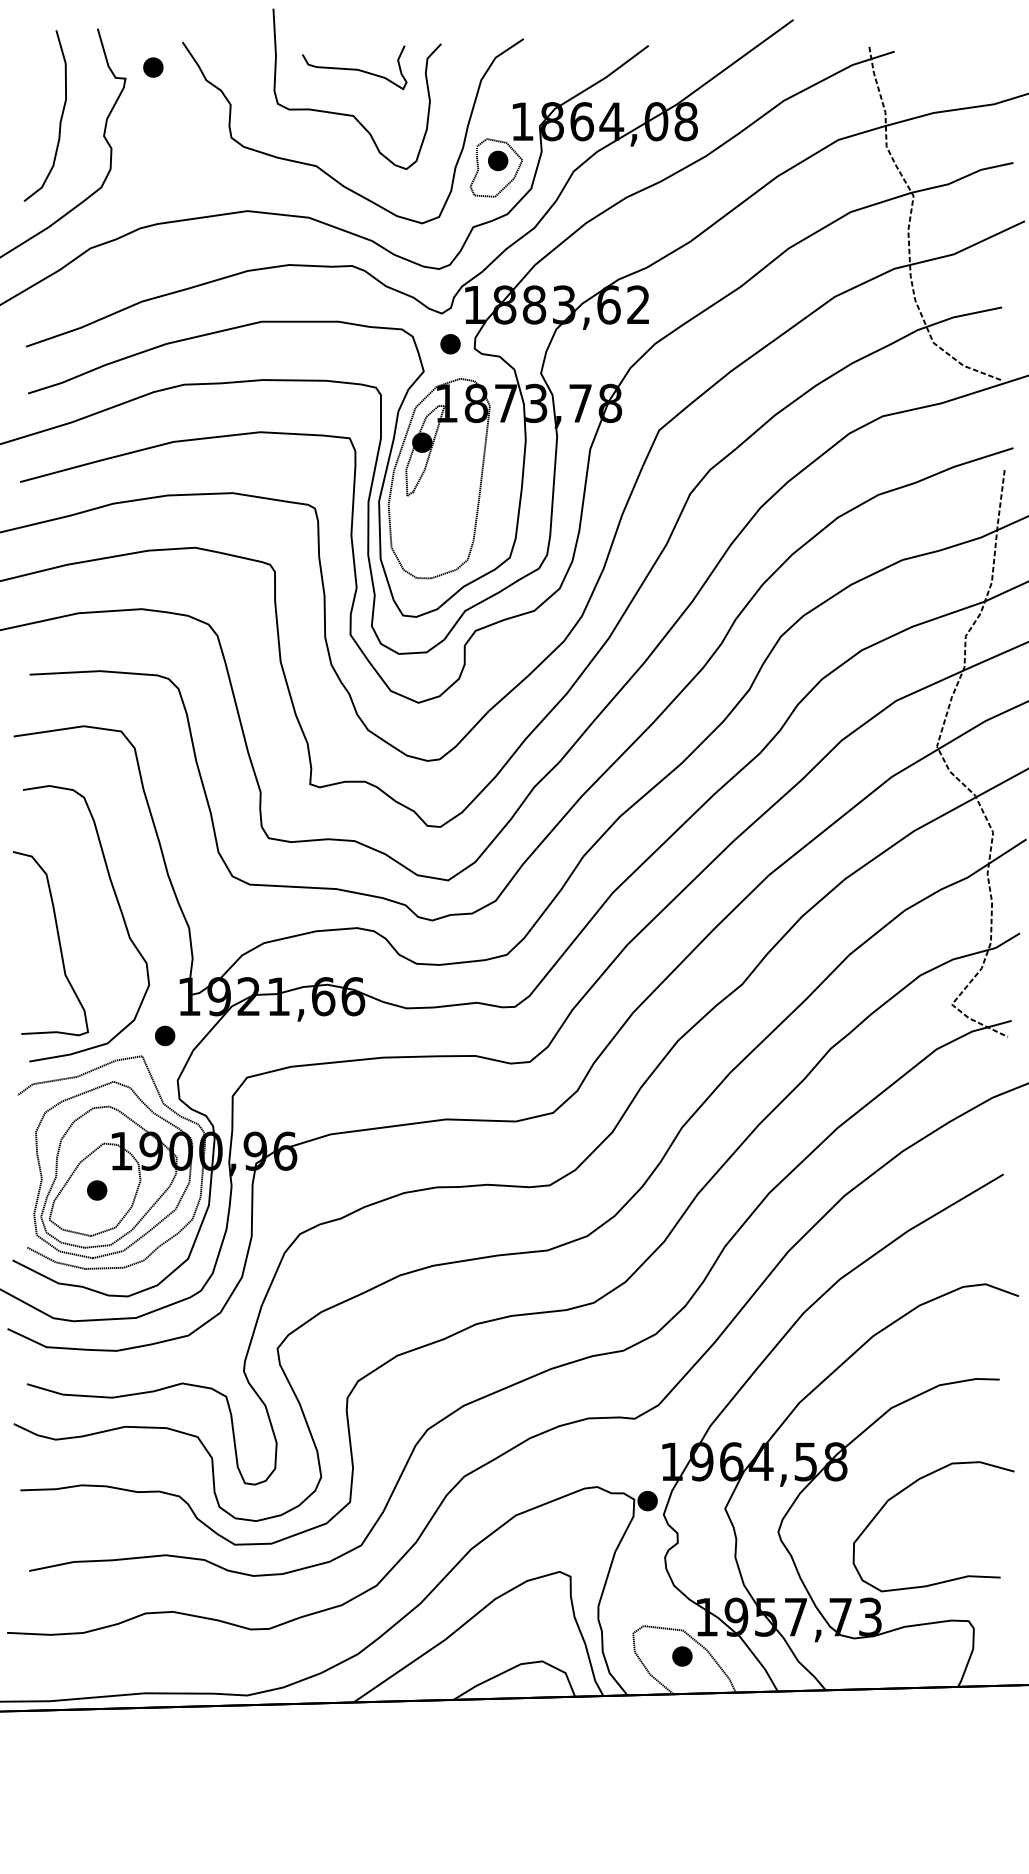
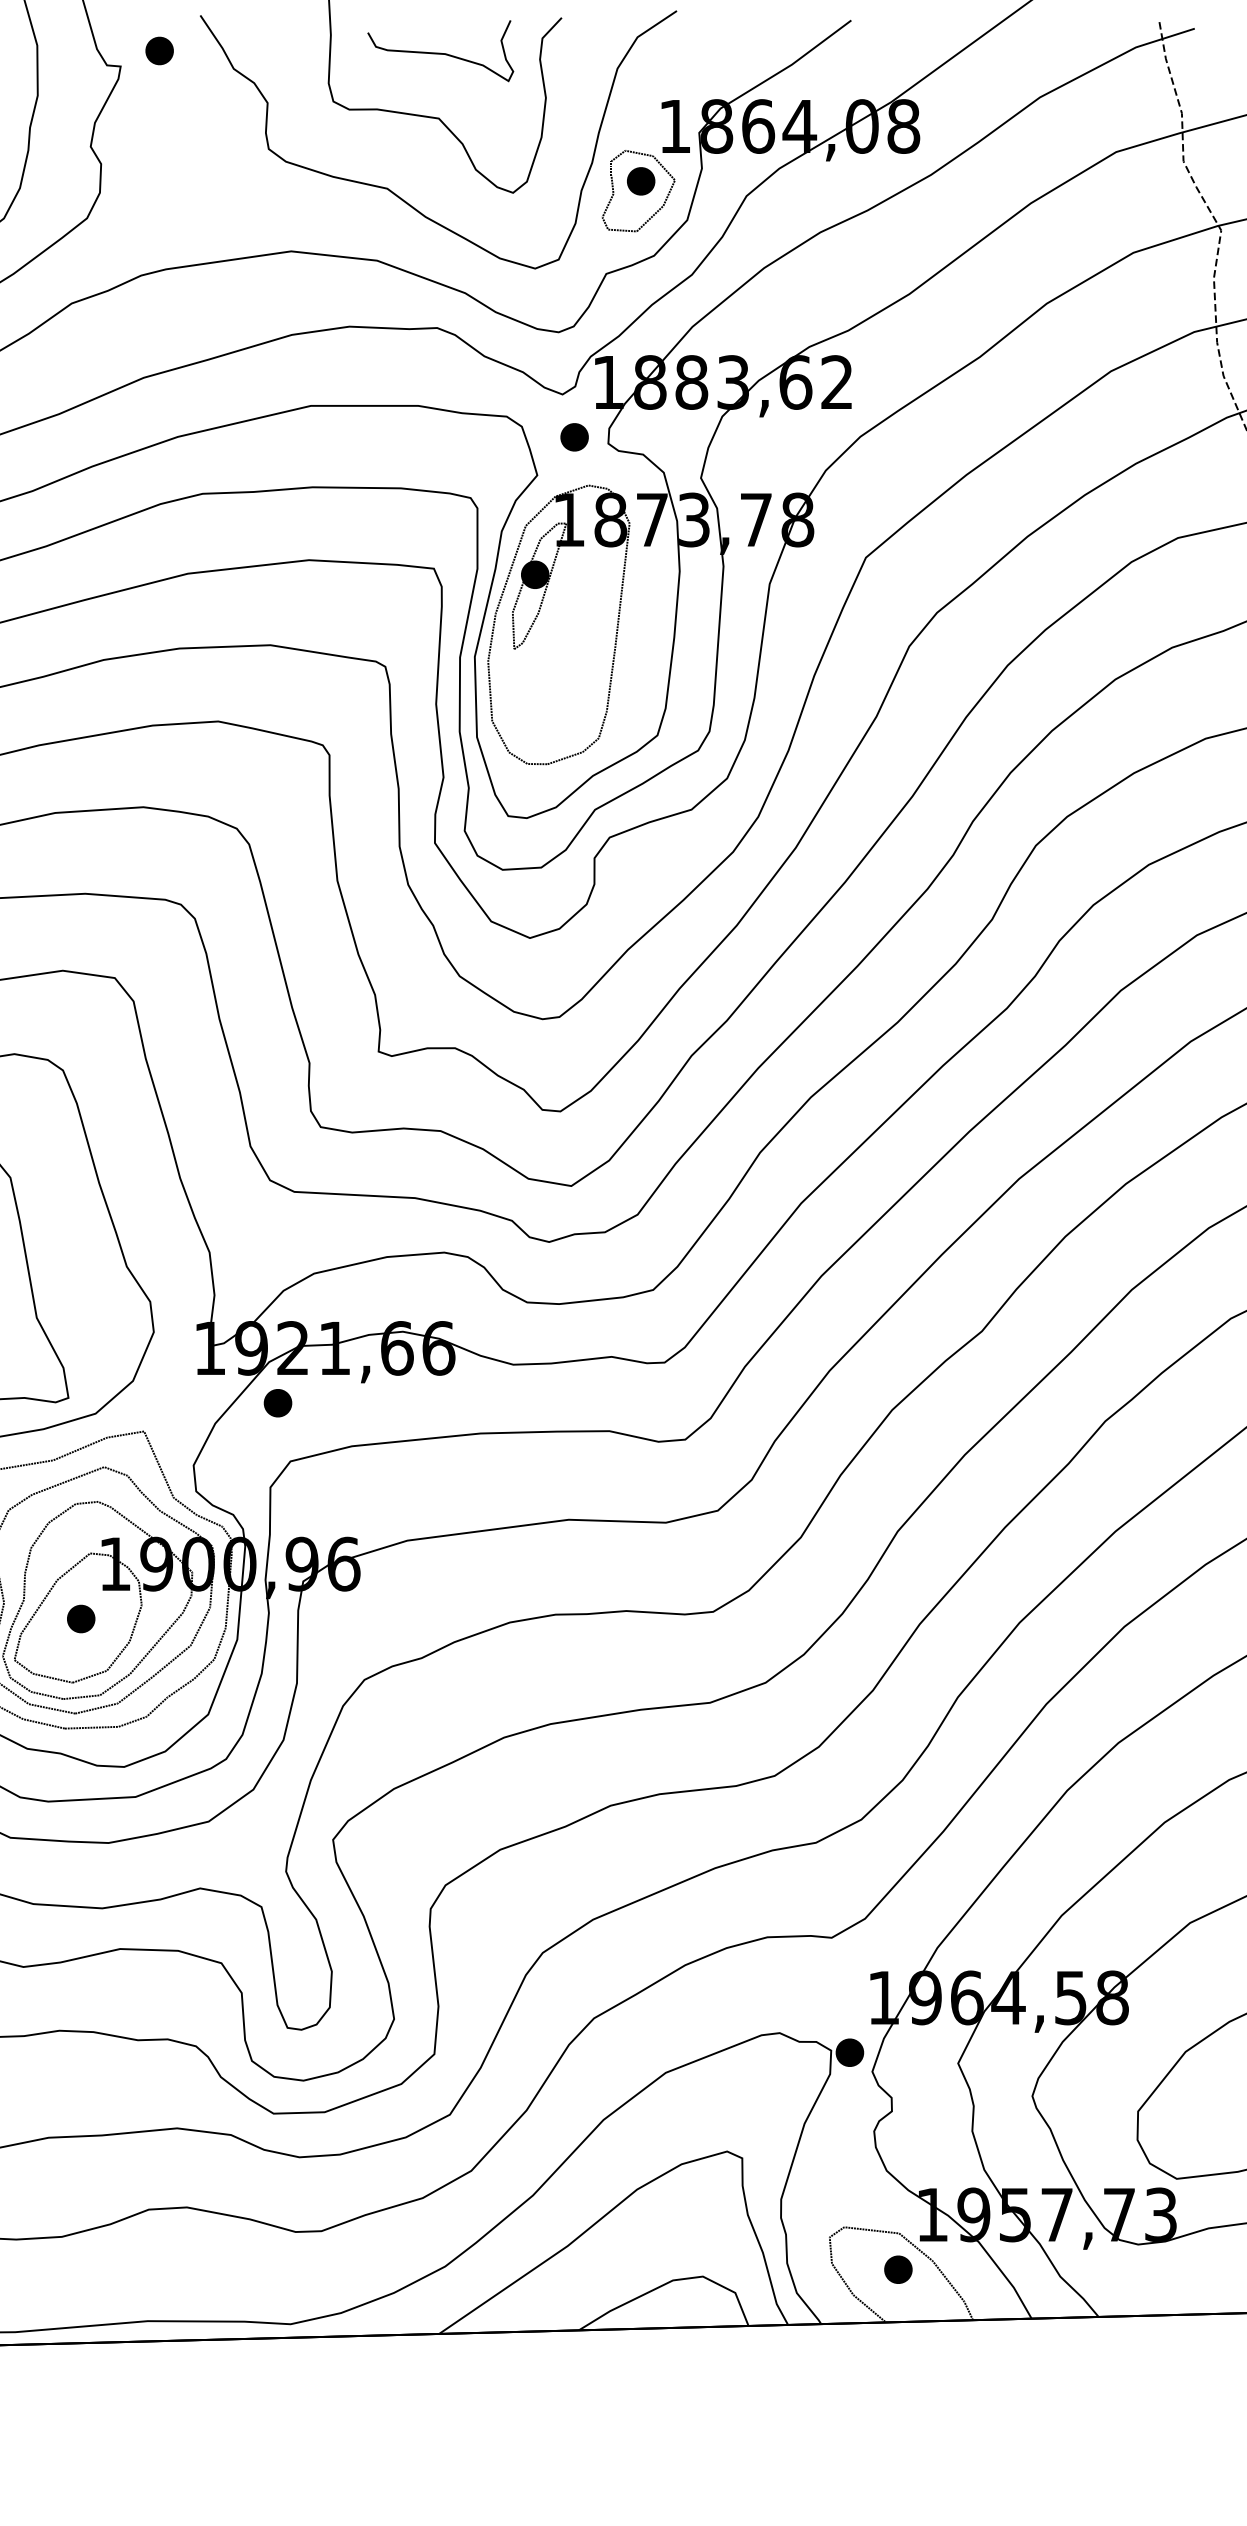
part: (165, 1035) -> (278, 1402), moved

